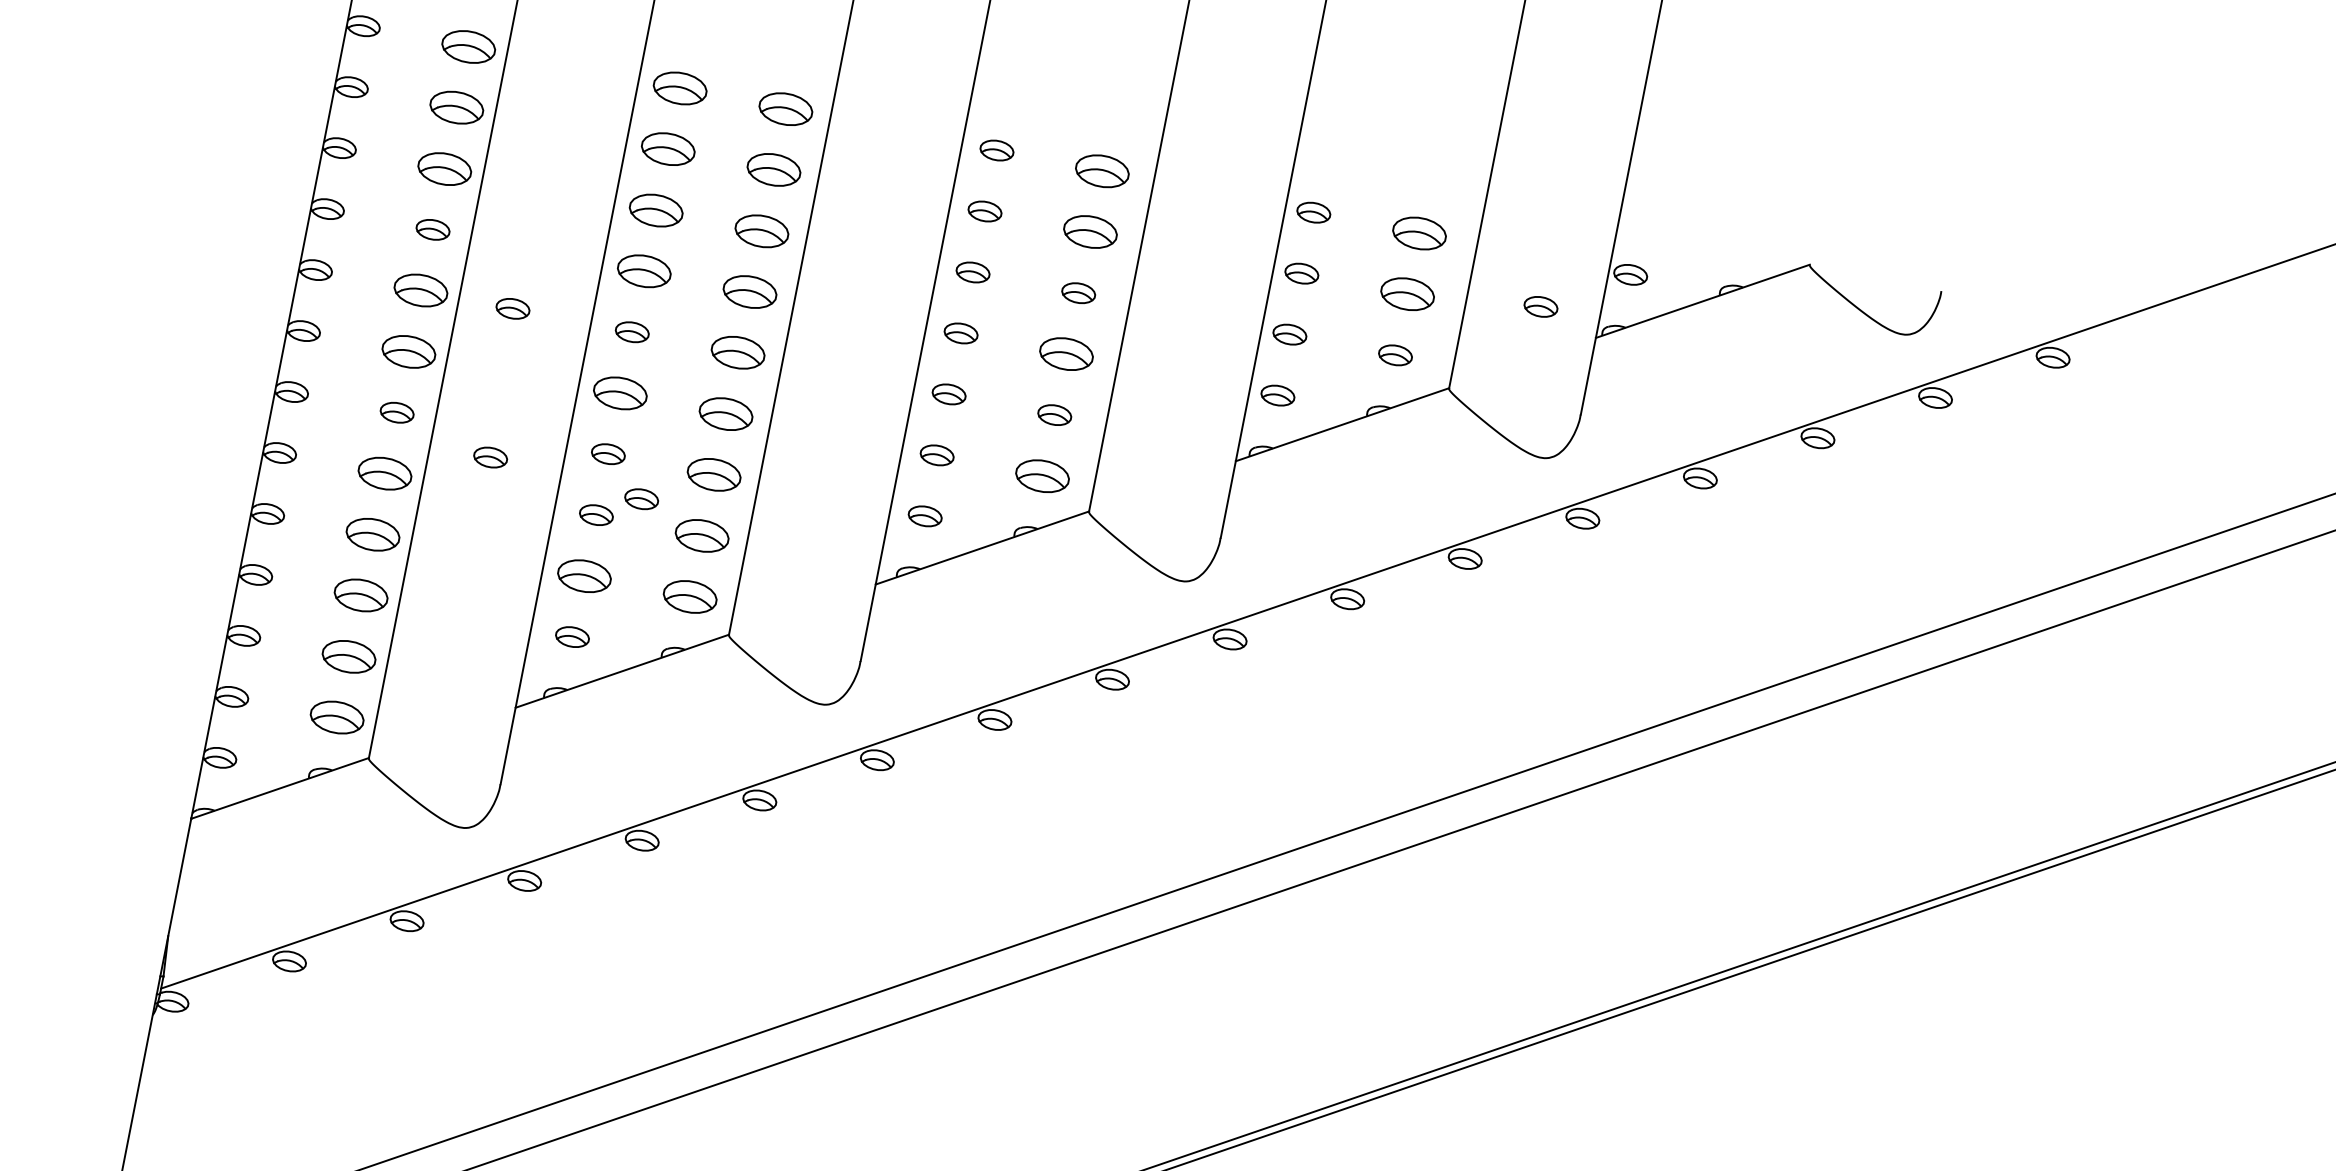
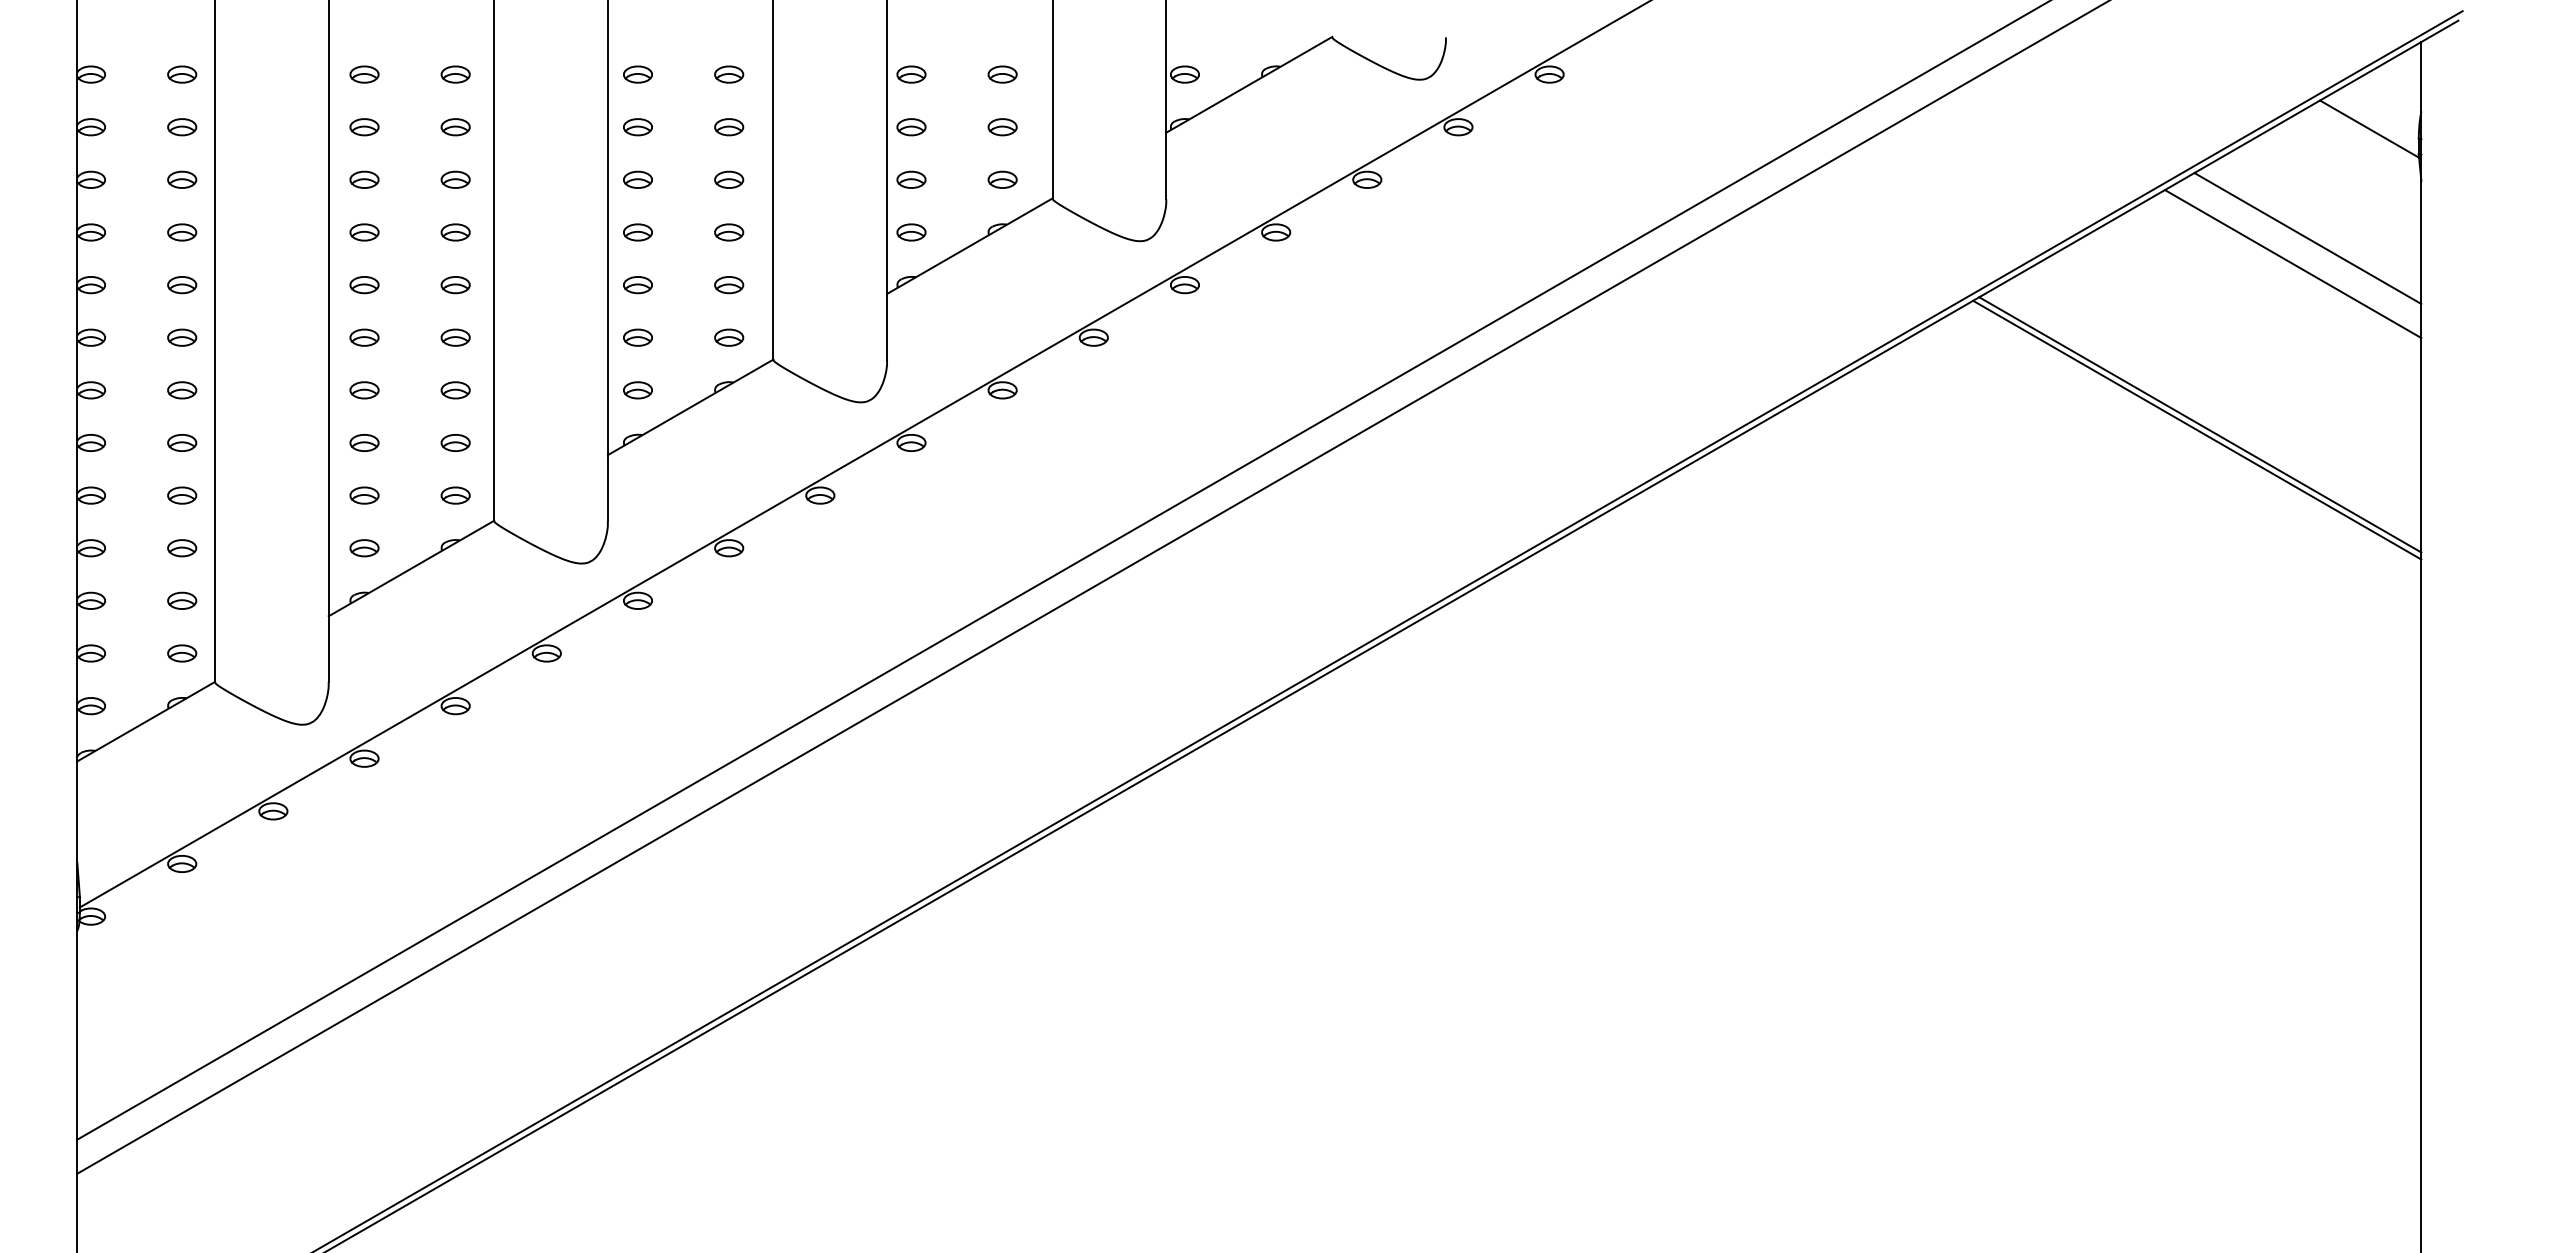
part: (469, 46) -> (182, 74), size x0.62
part: (680, 88) -> (364, 74), size x0.62
part: (457, 108) -> (182, 127), size x0.62
part: (785, 108) -> (455, 74), size x0.62
part: (668, 149) -> (364, 127), size x0.62
part: (445, 168) -> (182, 179), size x0.62
part: (773, 170) -> (455, 127), size x0.62
part: (1103, 171) -> (729, 74), size x0.62
part: (656, 209) -> (364, 179), size x0.62
part: (761, 230) -> (455, 179), size x0.62
part: (1090, 232) -> (729, 127), size x0.62
part: (1419, 233) -> (1002, 74), size x0.62
part: (644, 271) -> (364, 232), size x0.62
part: (421, 291) -> (182, 285), size x0.62
part: (749, 291) -> (455, 232), size x0.62
part: (1407, 294) -> (1002, 127), size x0.62
part: (1540, 306) -> (1115, 115), removed
part: (512, 309) -> (261, 285), removed
part: (409, 351) -> (182, 337), size x0.62
part: (737, 353) -> (455, 285), size x0.62
part: (1067, 354) -> (729, 232), size x0.62
part: (620, 392) -> (364, 337), size x0.62
part: (725, 413) -> (455, 337), size x0.62
part: (490, 457) -> (267, 412), removed
part: (385, 473) -> (182, 442), size x0.62
part: (713, 475) -> (455, 390), size x0.62
part: (1043, 475) -> (729, 337), size x0.62
part: (641, 499) -> (399, 422), removed
part: (373, 534) -> (182, 495), size x0.62
part: (701, 535) -> (455, 442), size x0.62
part: (584, 575) -> (364, 495), size x0.62
part: (361, 596) -> (182, 548), size x0.62
part: (689, 596) -> (455, 495), size x0.62
part: (349, 656) -> (182, 600), size x0.62
part: (337, 717) -> (182, 653), size x0.62

